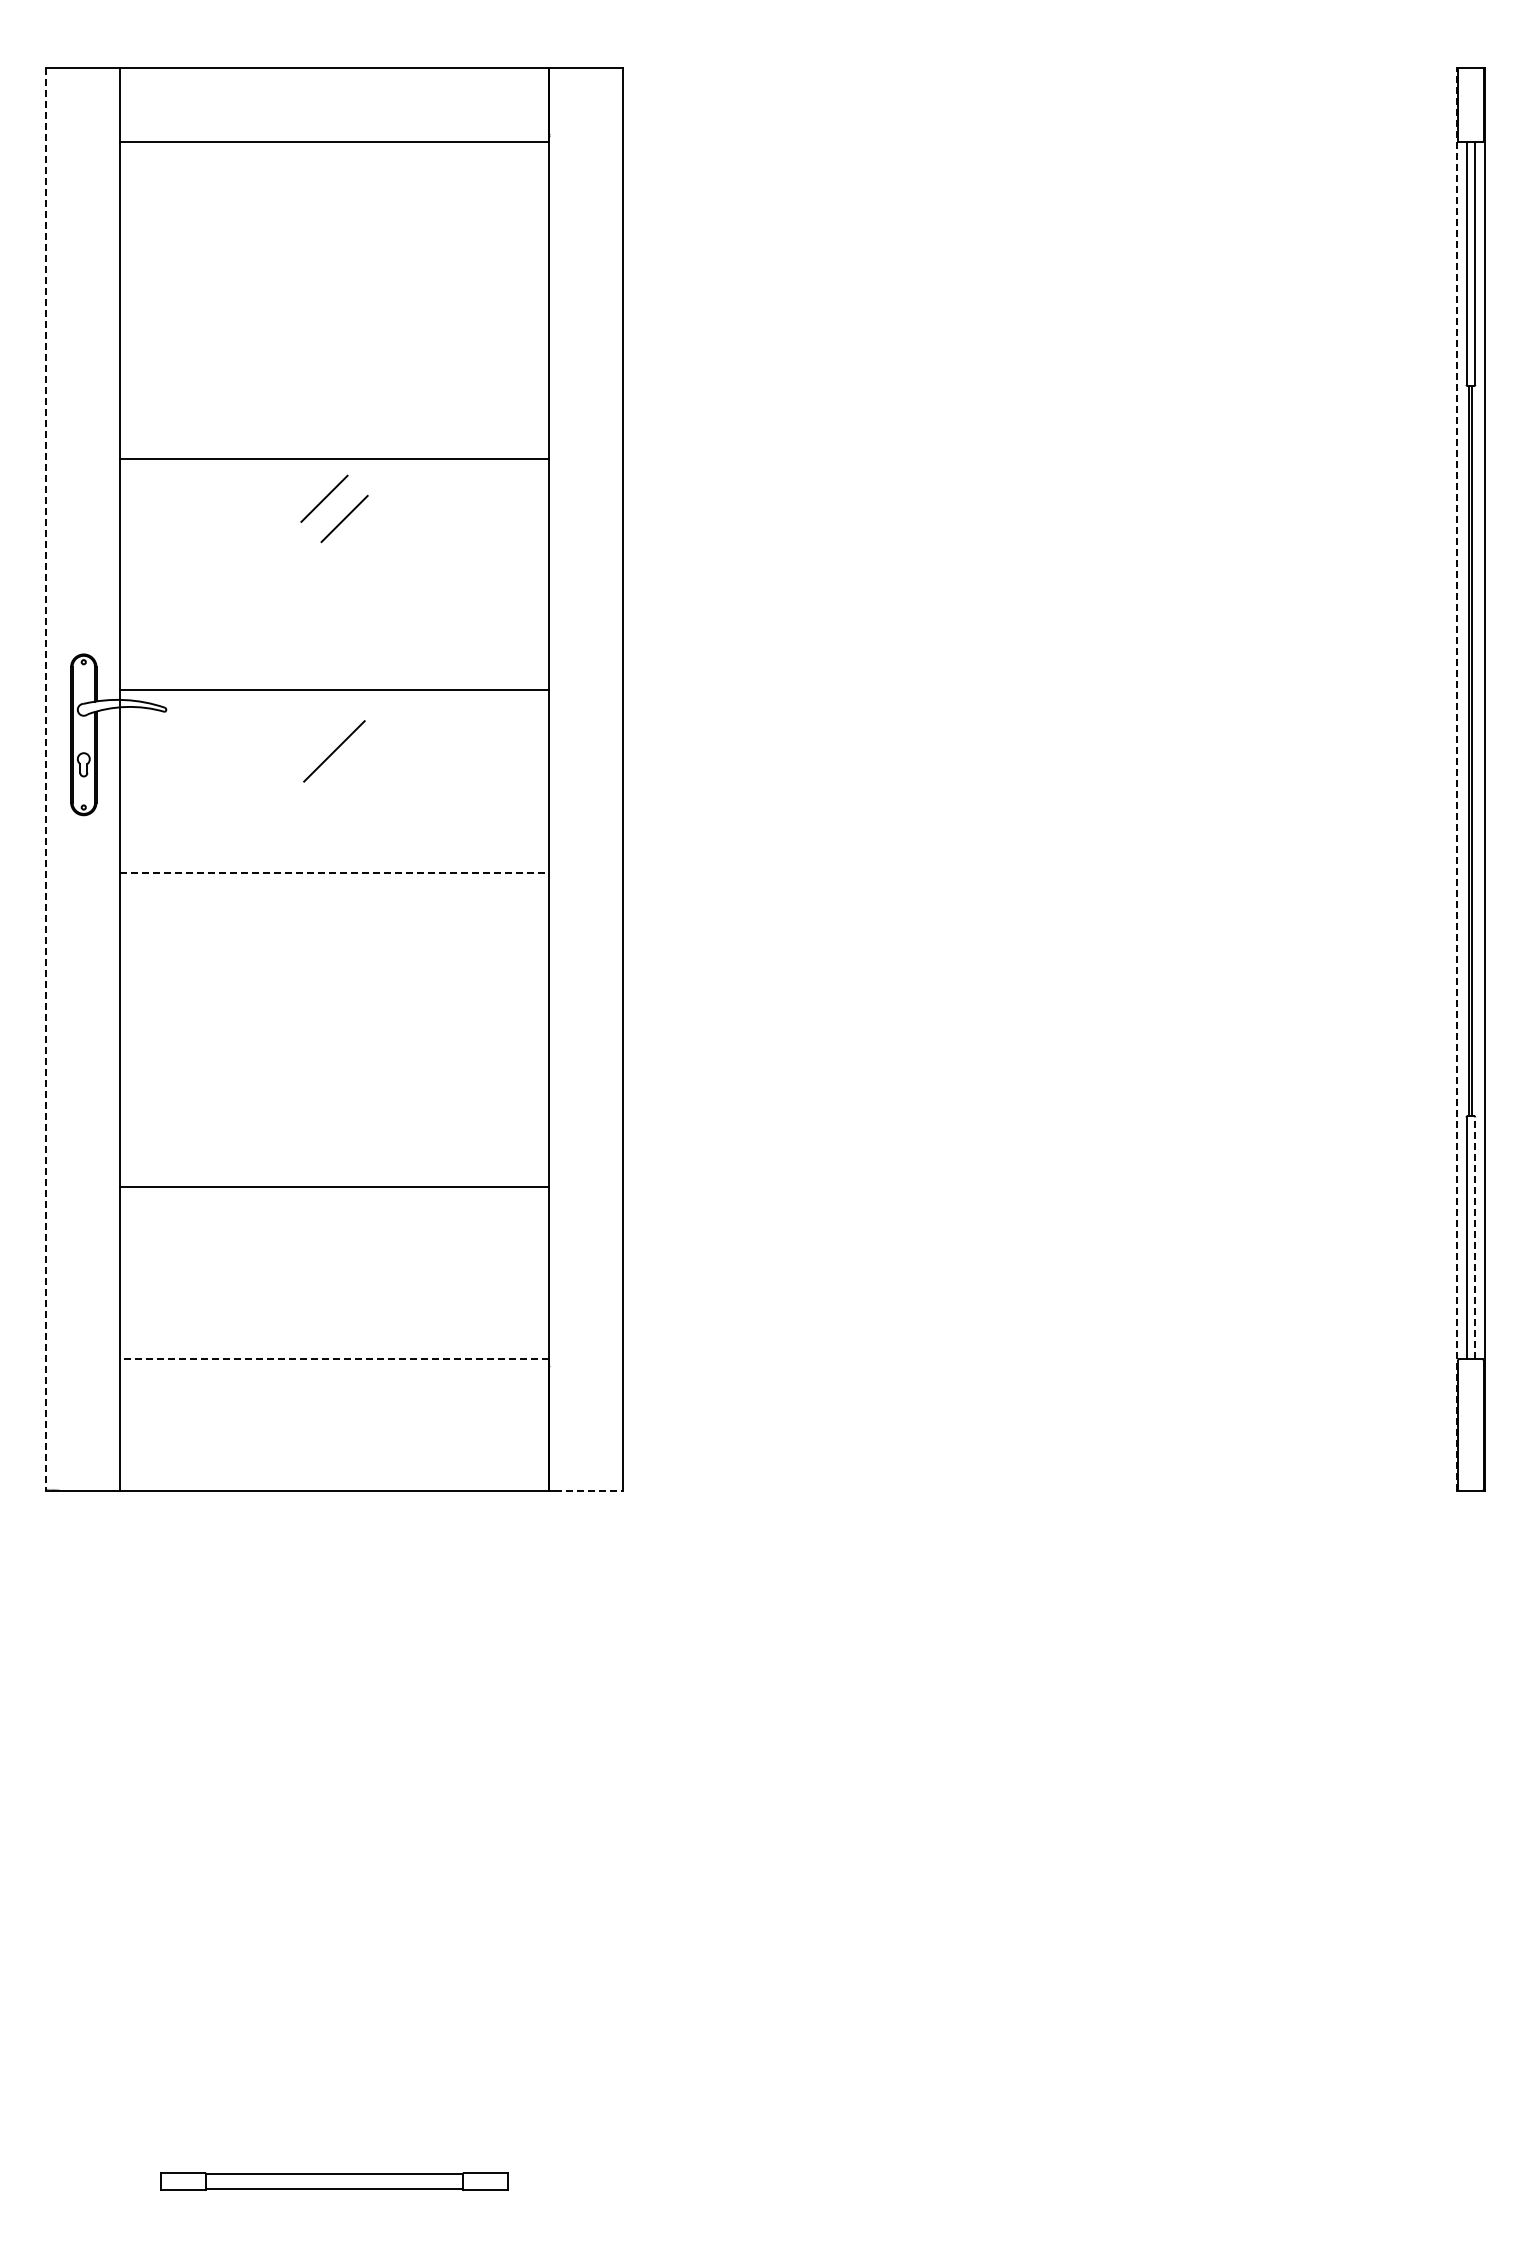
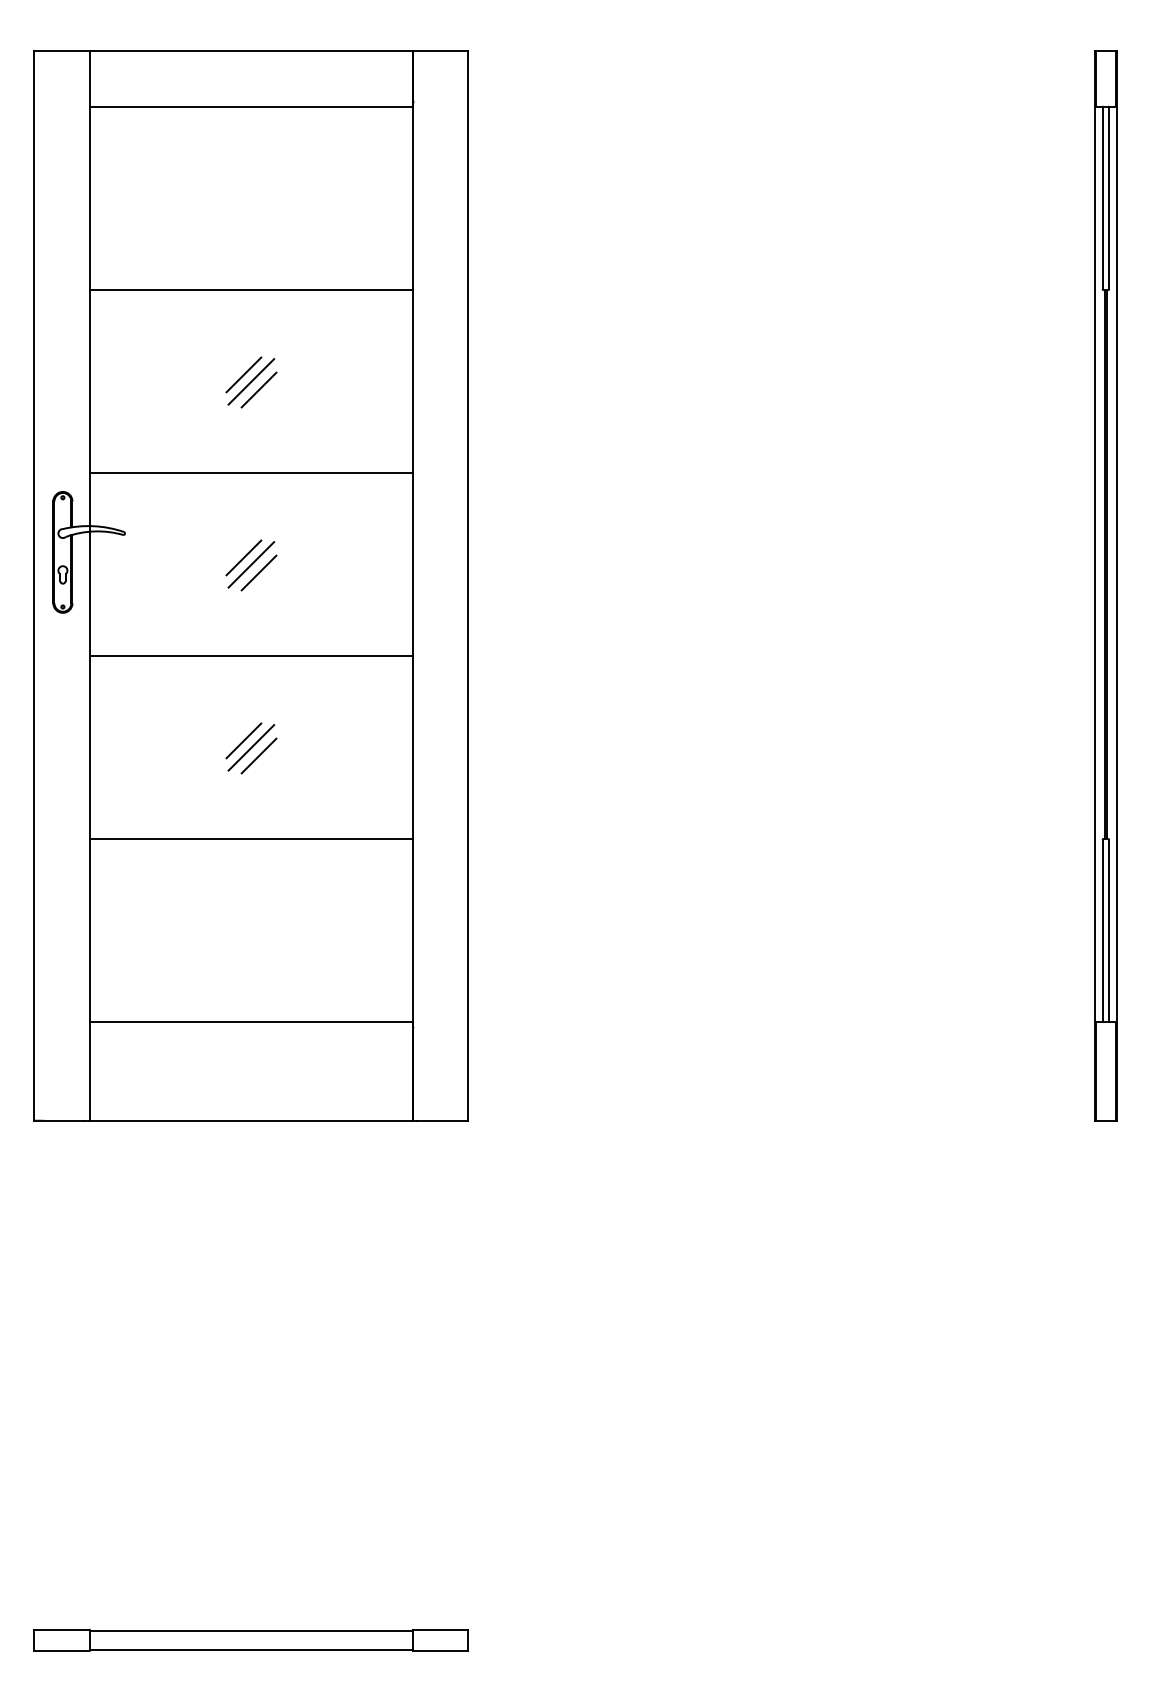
line: (334, 459) -> (251, 290), moved
line: (334, 507) -> (251, 381), added
line: (334, 690) -> (251, 473), moved
line: (324, 742) -> (243, 558), added
line: (344, 762) -> (258, 573), added
line: (1456, 778) -> (1095, 585), dashed -> solid
line: (45, 779) -> (34, 585), dashed -> solid
line: (334, 872) -> (251, 655), dashed -> solid
line: (324, 985) -> (243, 740), added
line: (334, 994) -> (251, 747), added
line: (344, 1005) -> (258, 755), added
line: (334, 1187) -> (251, 839), moved
line: (1475, 1237) -> (1109, 930), dashed -> solid
line: (333, 1359) -> (250, 1022), dashed -> solid
line: (589, 1490) -> (443, 1120), dashed -> solid
part: (334, 2181) -> (251, 1640), size x1.67

